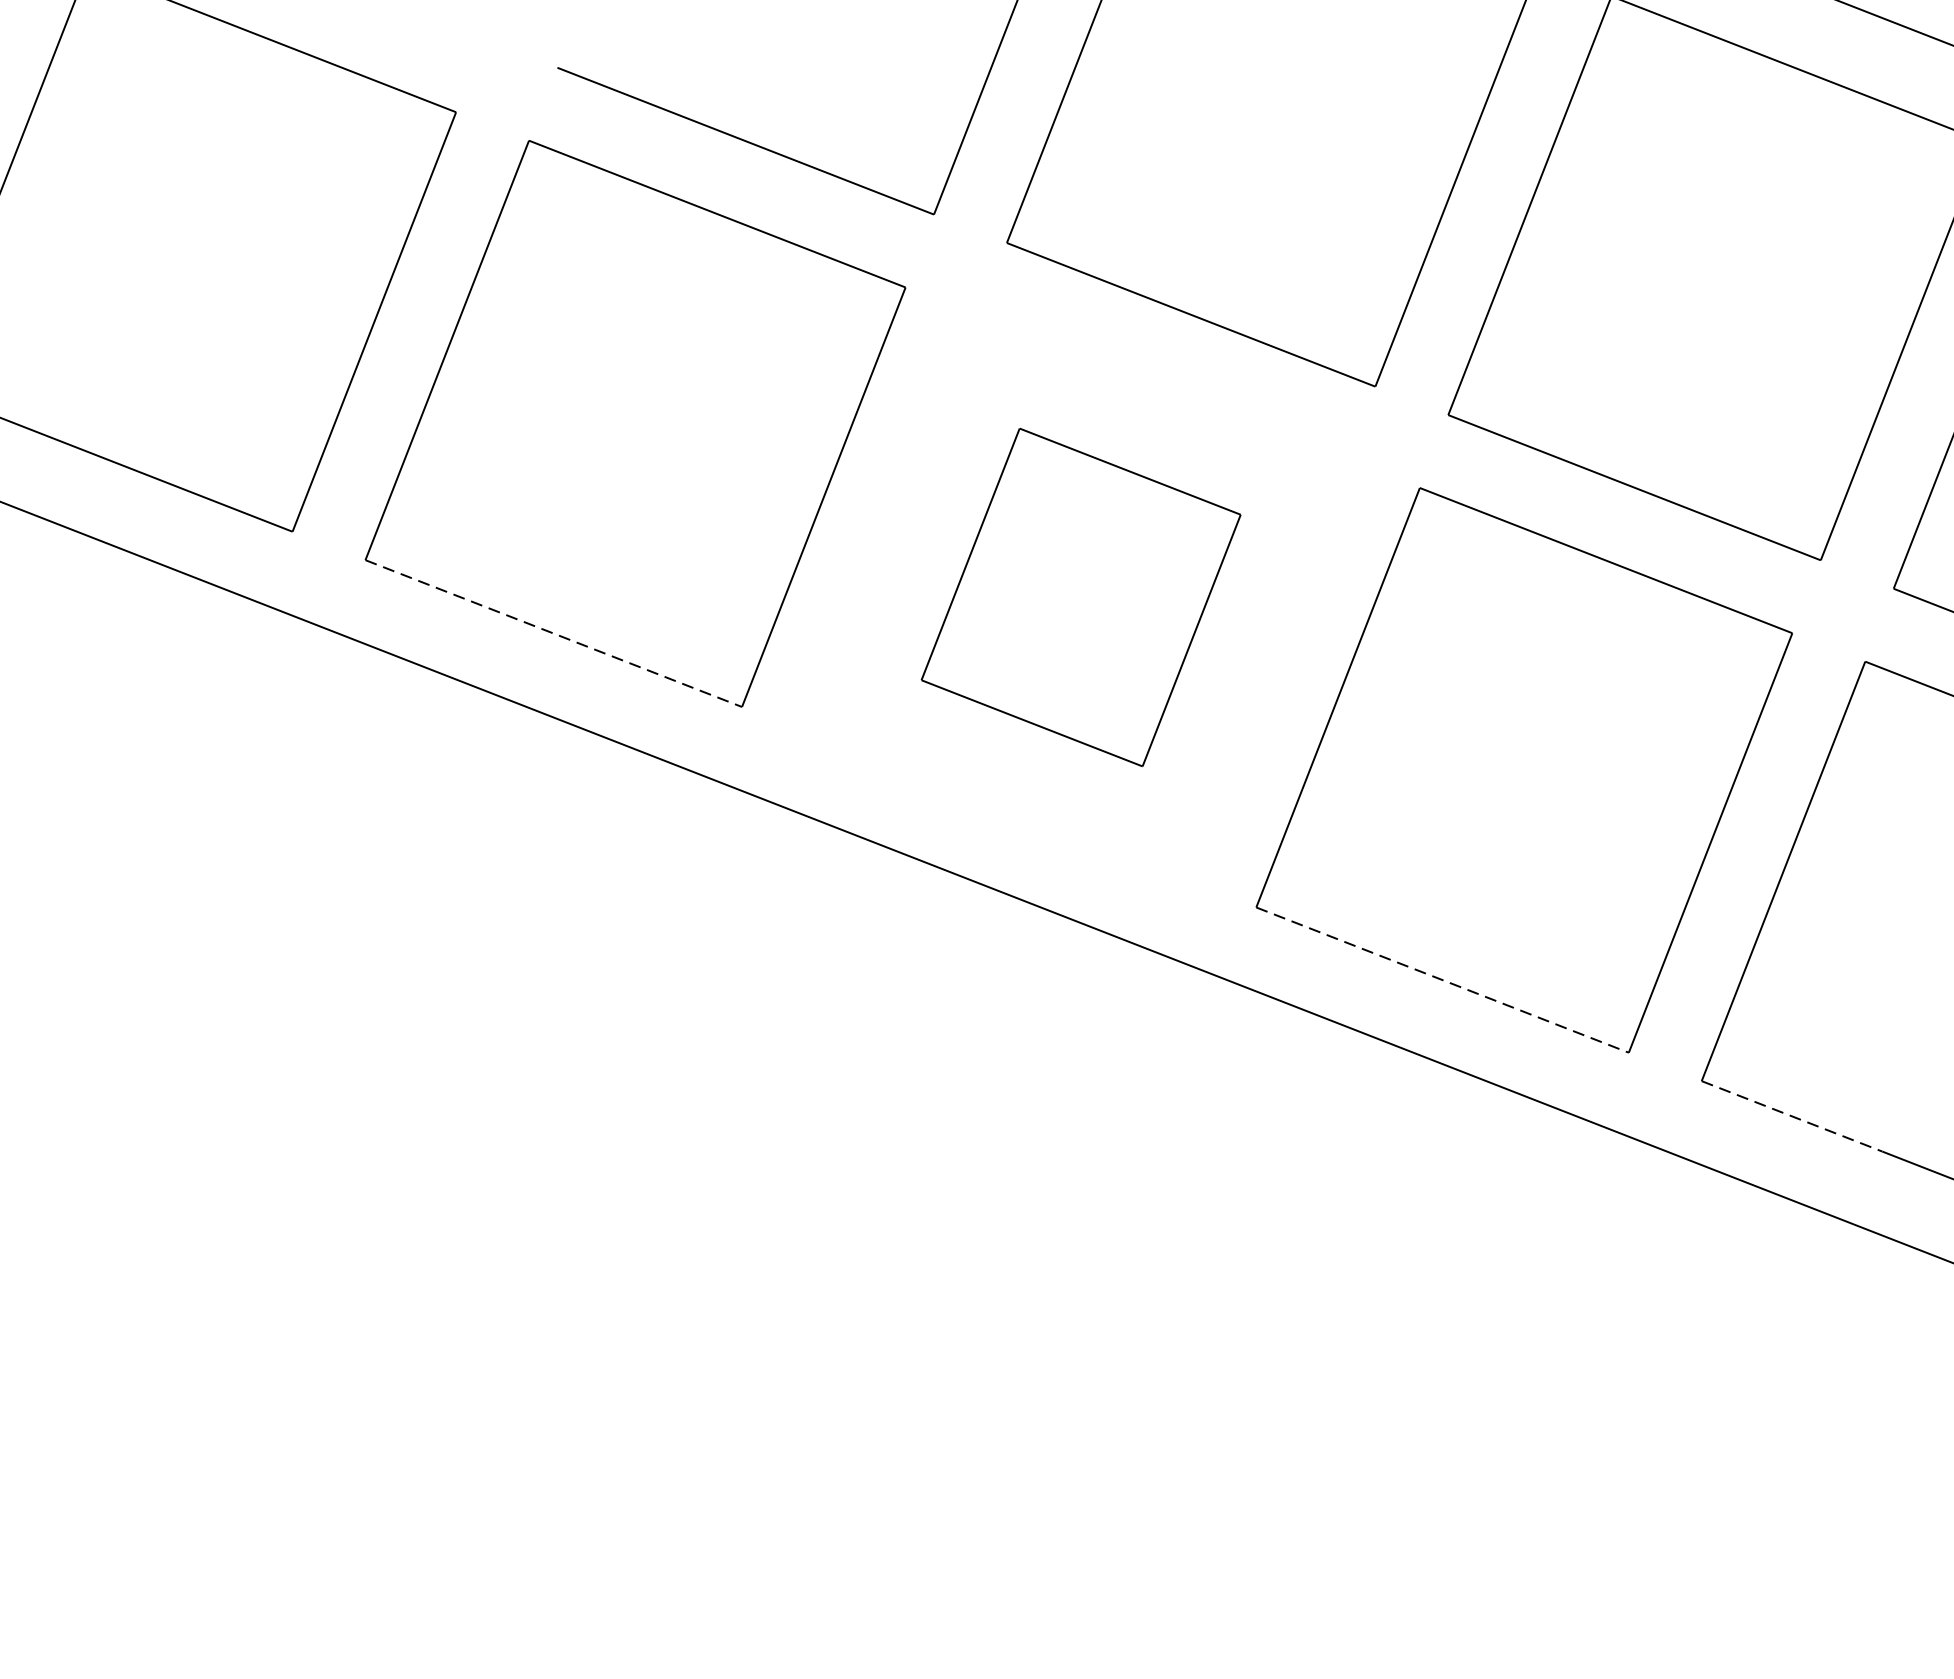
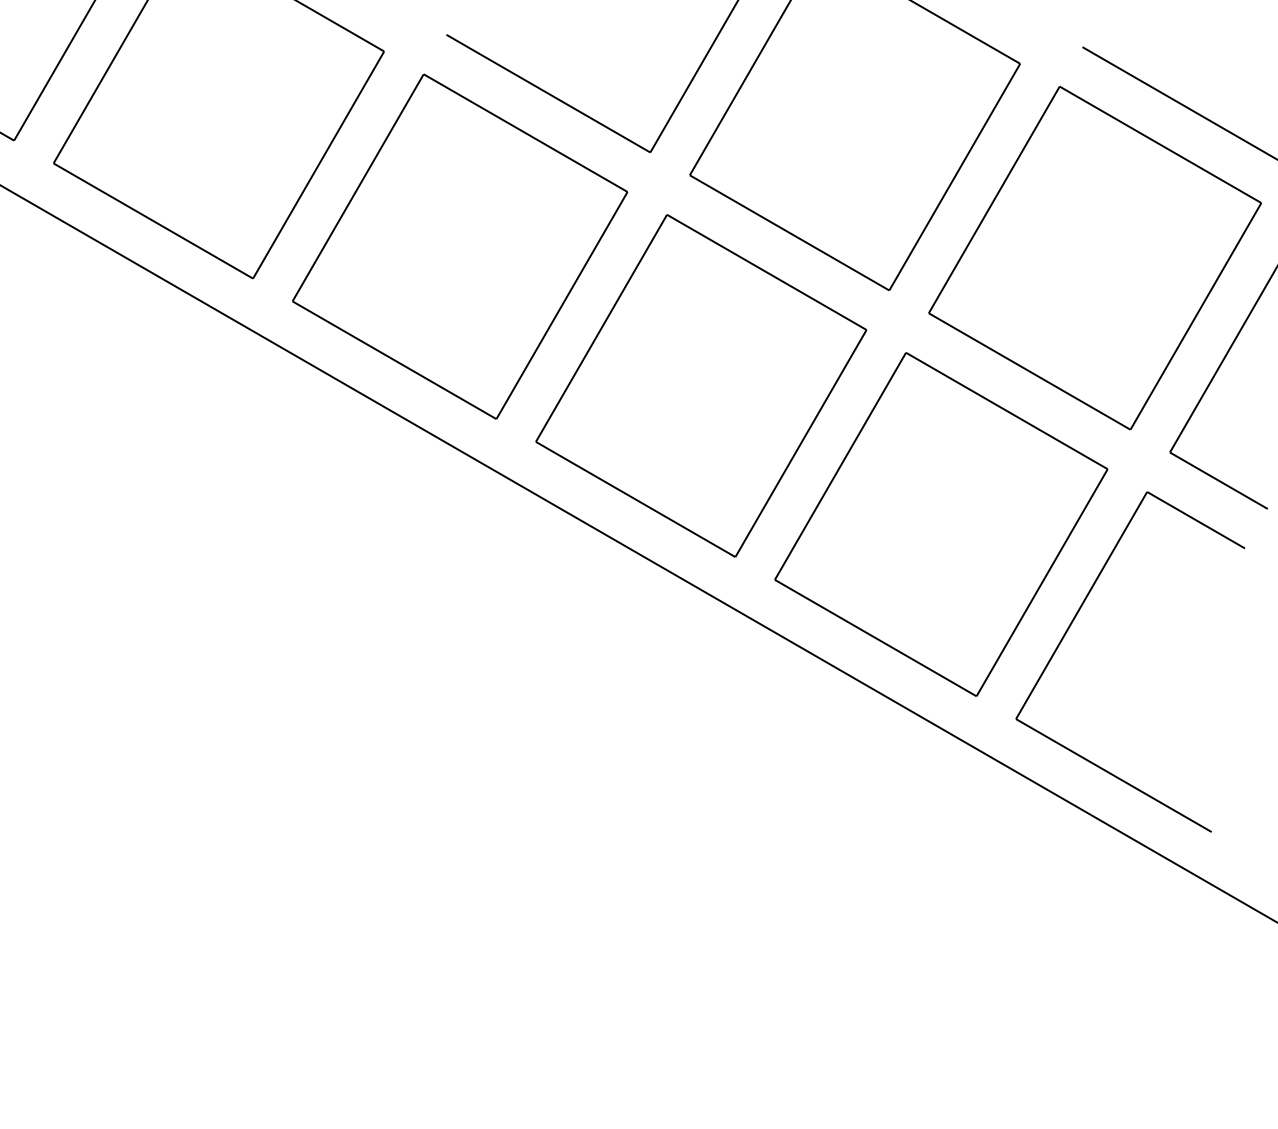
part: (1081, 596) -> (701, 385), size x1.67
line: (553, 633) -> (394, 360), dashed -> solid
line: (1443, 980) -> (876, 638), dashed -> solid
line: (1793, 1116) -> (1065, 747), dashed -> solid

